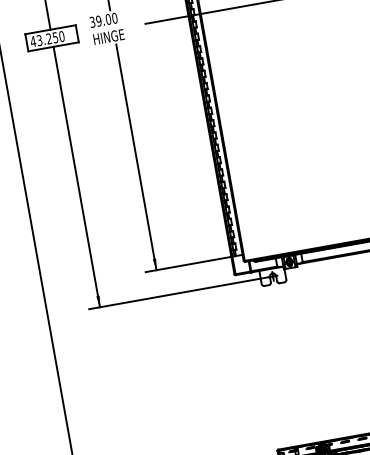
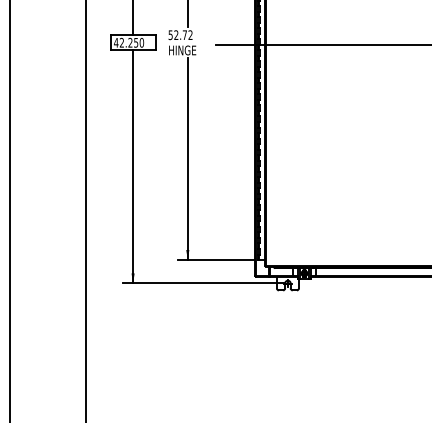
text: (103, 20) -> (180, 35), 39.00 -> 52.72
text: (39, 40) -> (121, 42), 43.250 -> 42.250

